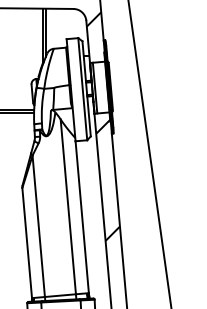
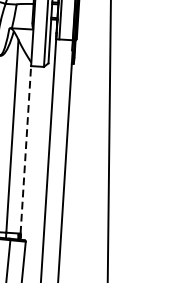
hatch: (107, 179) -> (59, 112), removed
line: (82, 216) -> (26, 149), solid -> dashed

